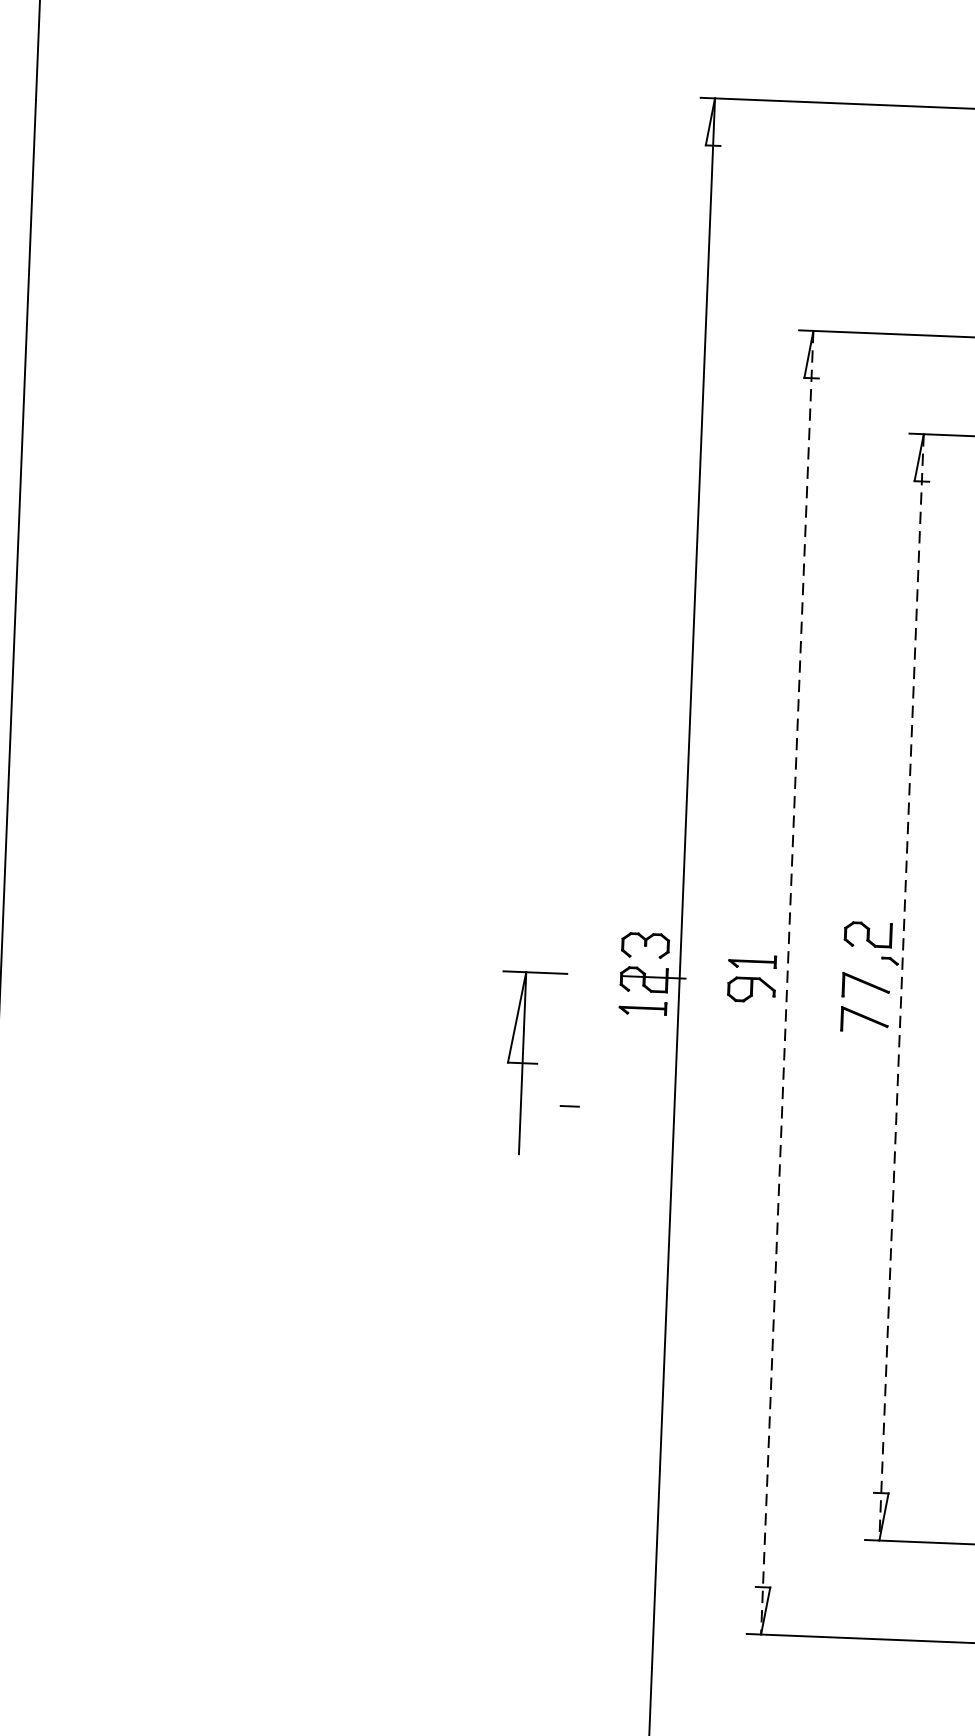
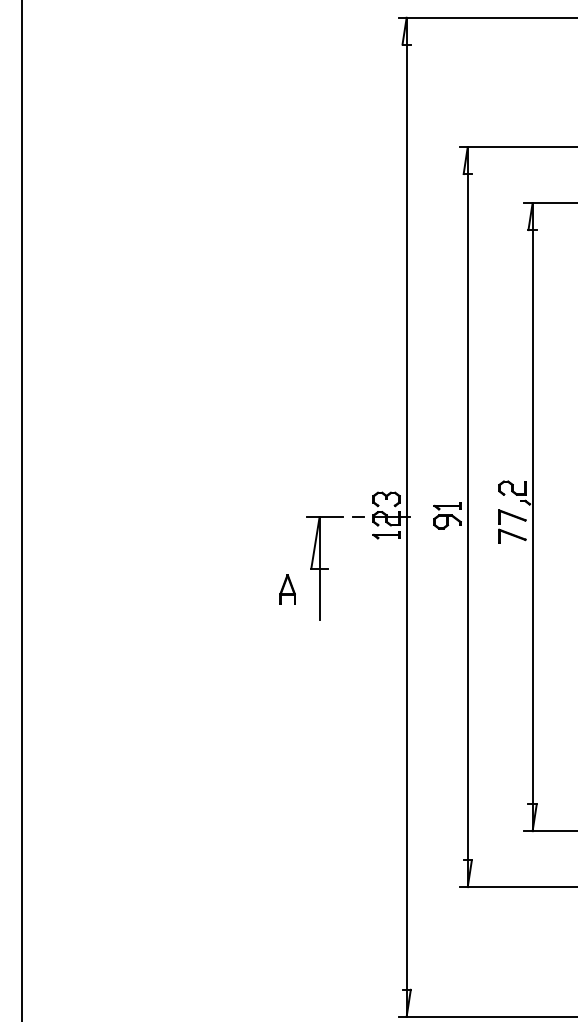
line: (786, 983) -> (467, 517), dashed -> solid
line: (901, 987) -> (532, 517), dashed -> solid
part: (464, 1097) -> (287, 589), added
line: (570, 1105) -> (358, 516), moved

